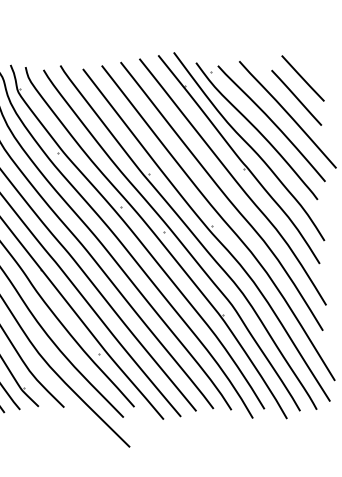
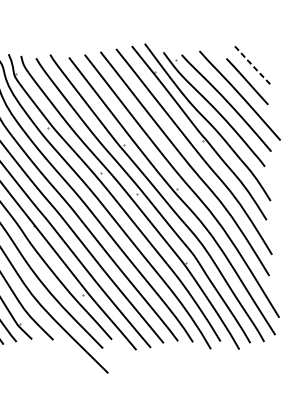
line: (303, 78) -> (253, 65), solid -> dashed

